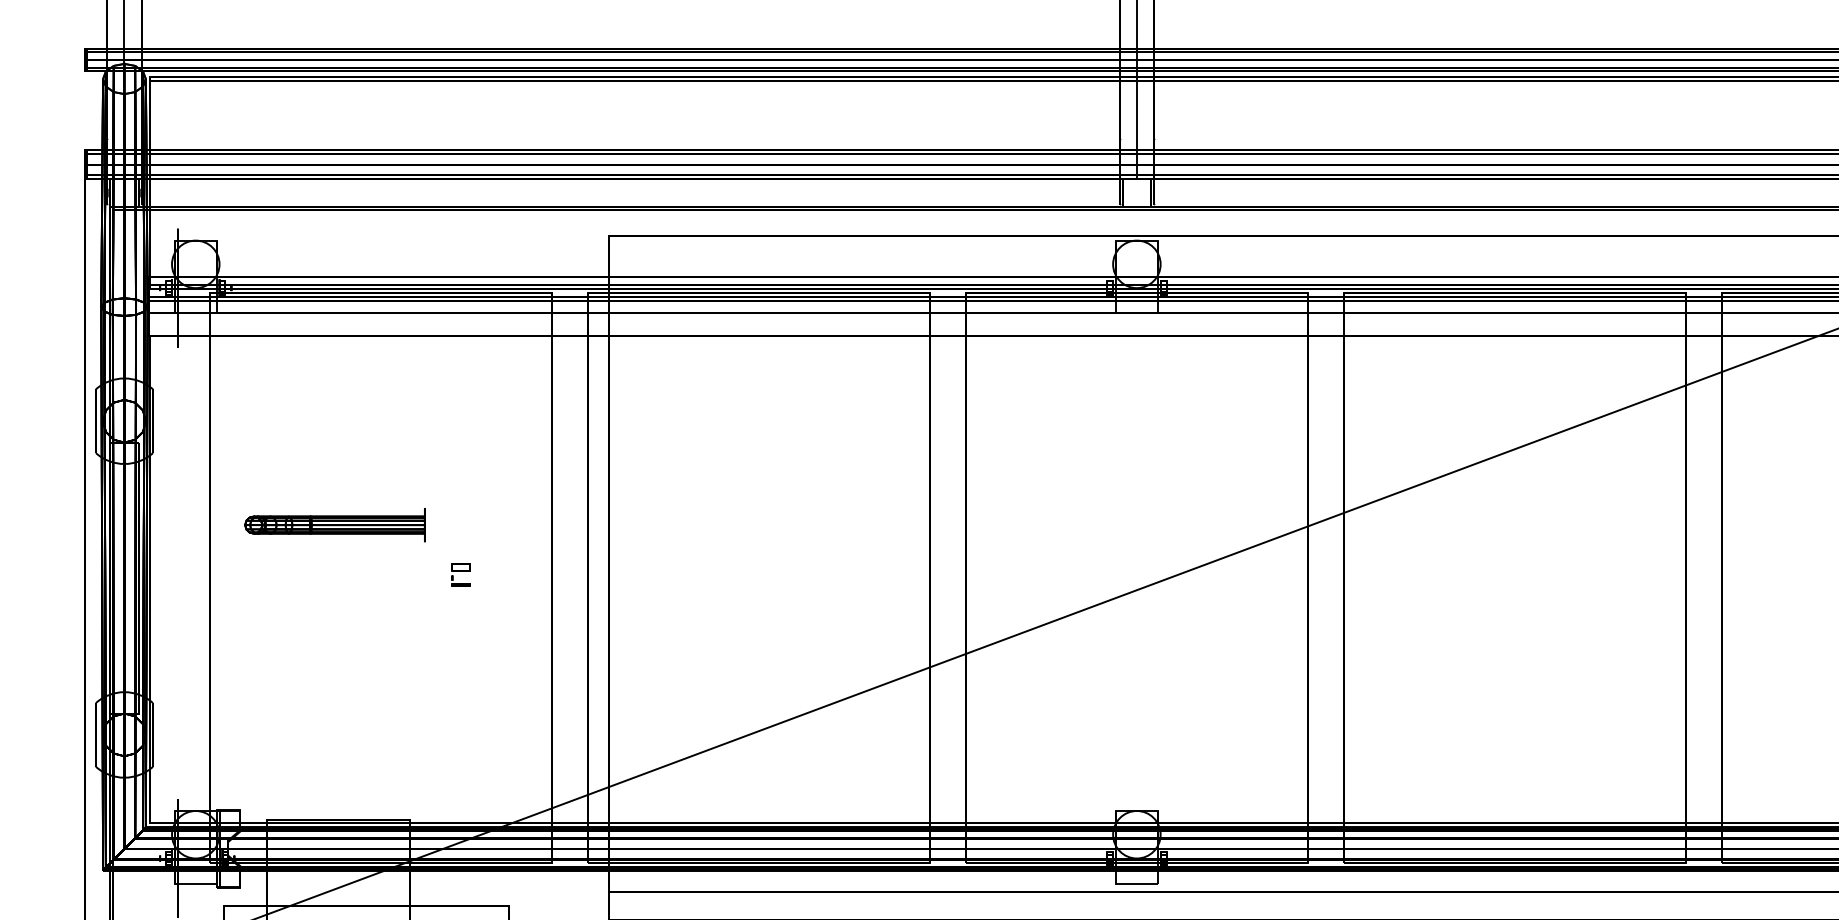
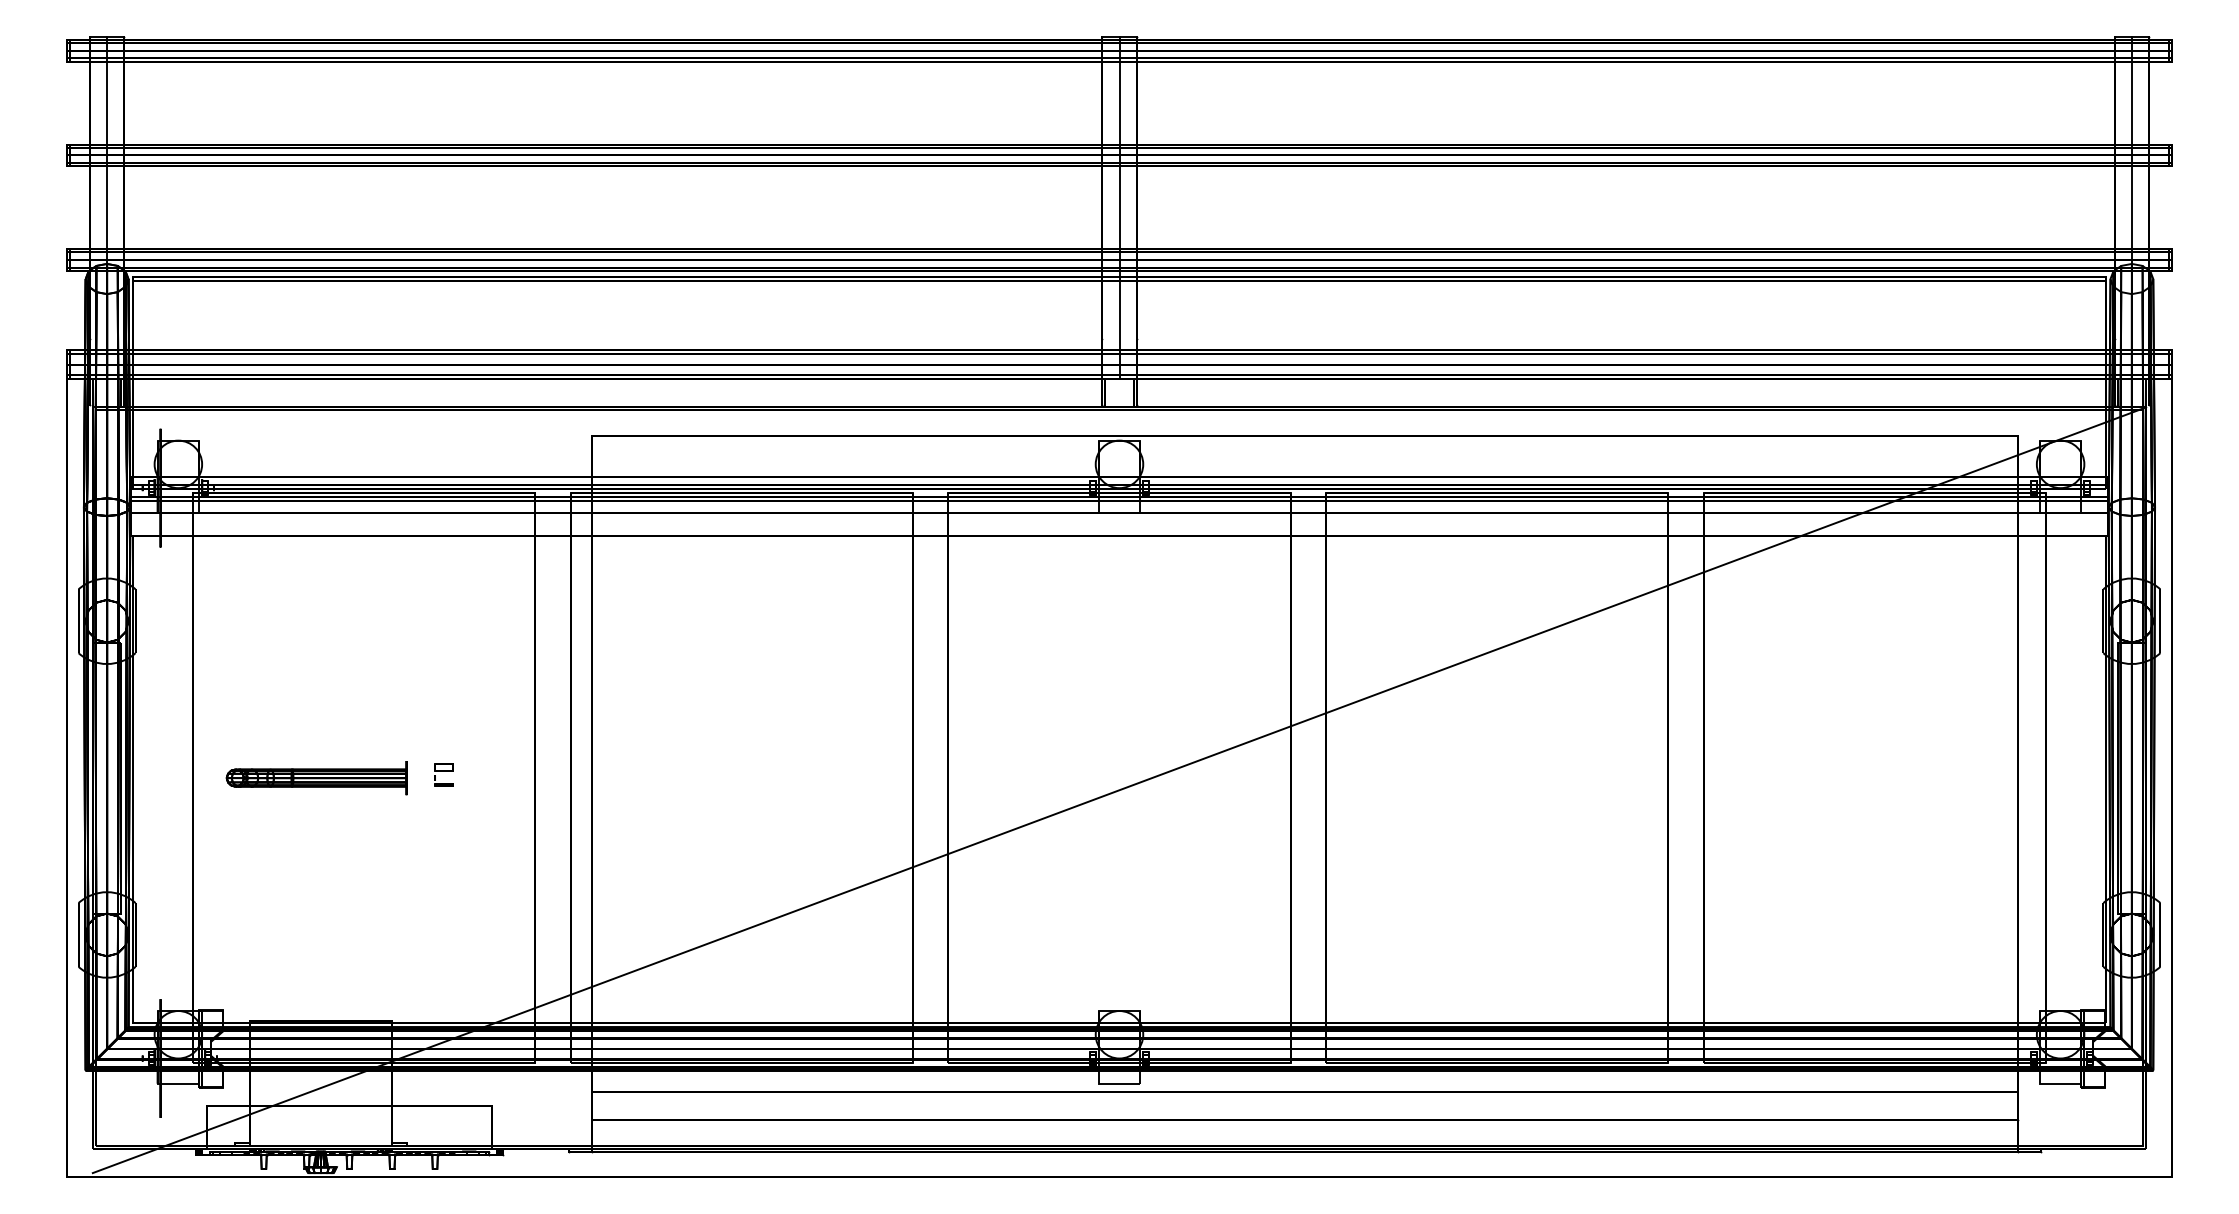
part: (334, 525) -> (316, 778), moved

